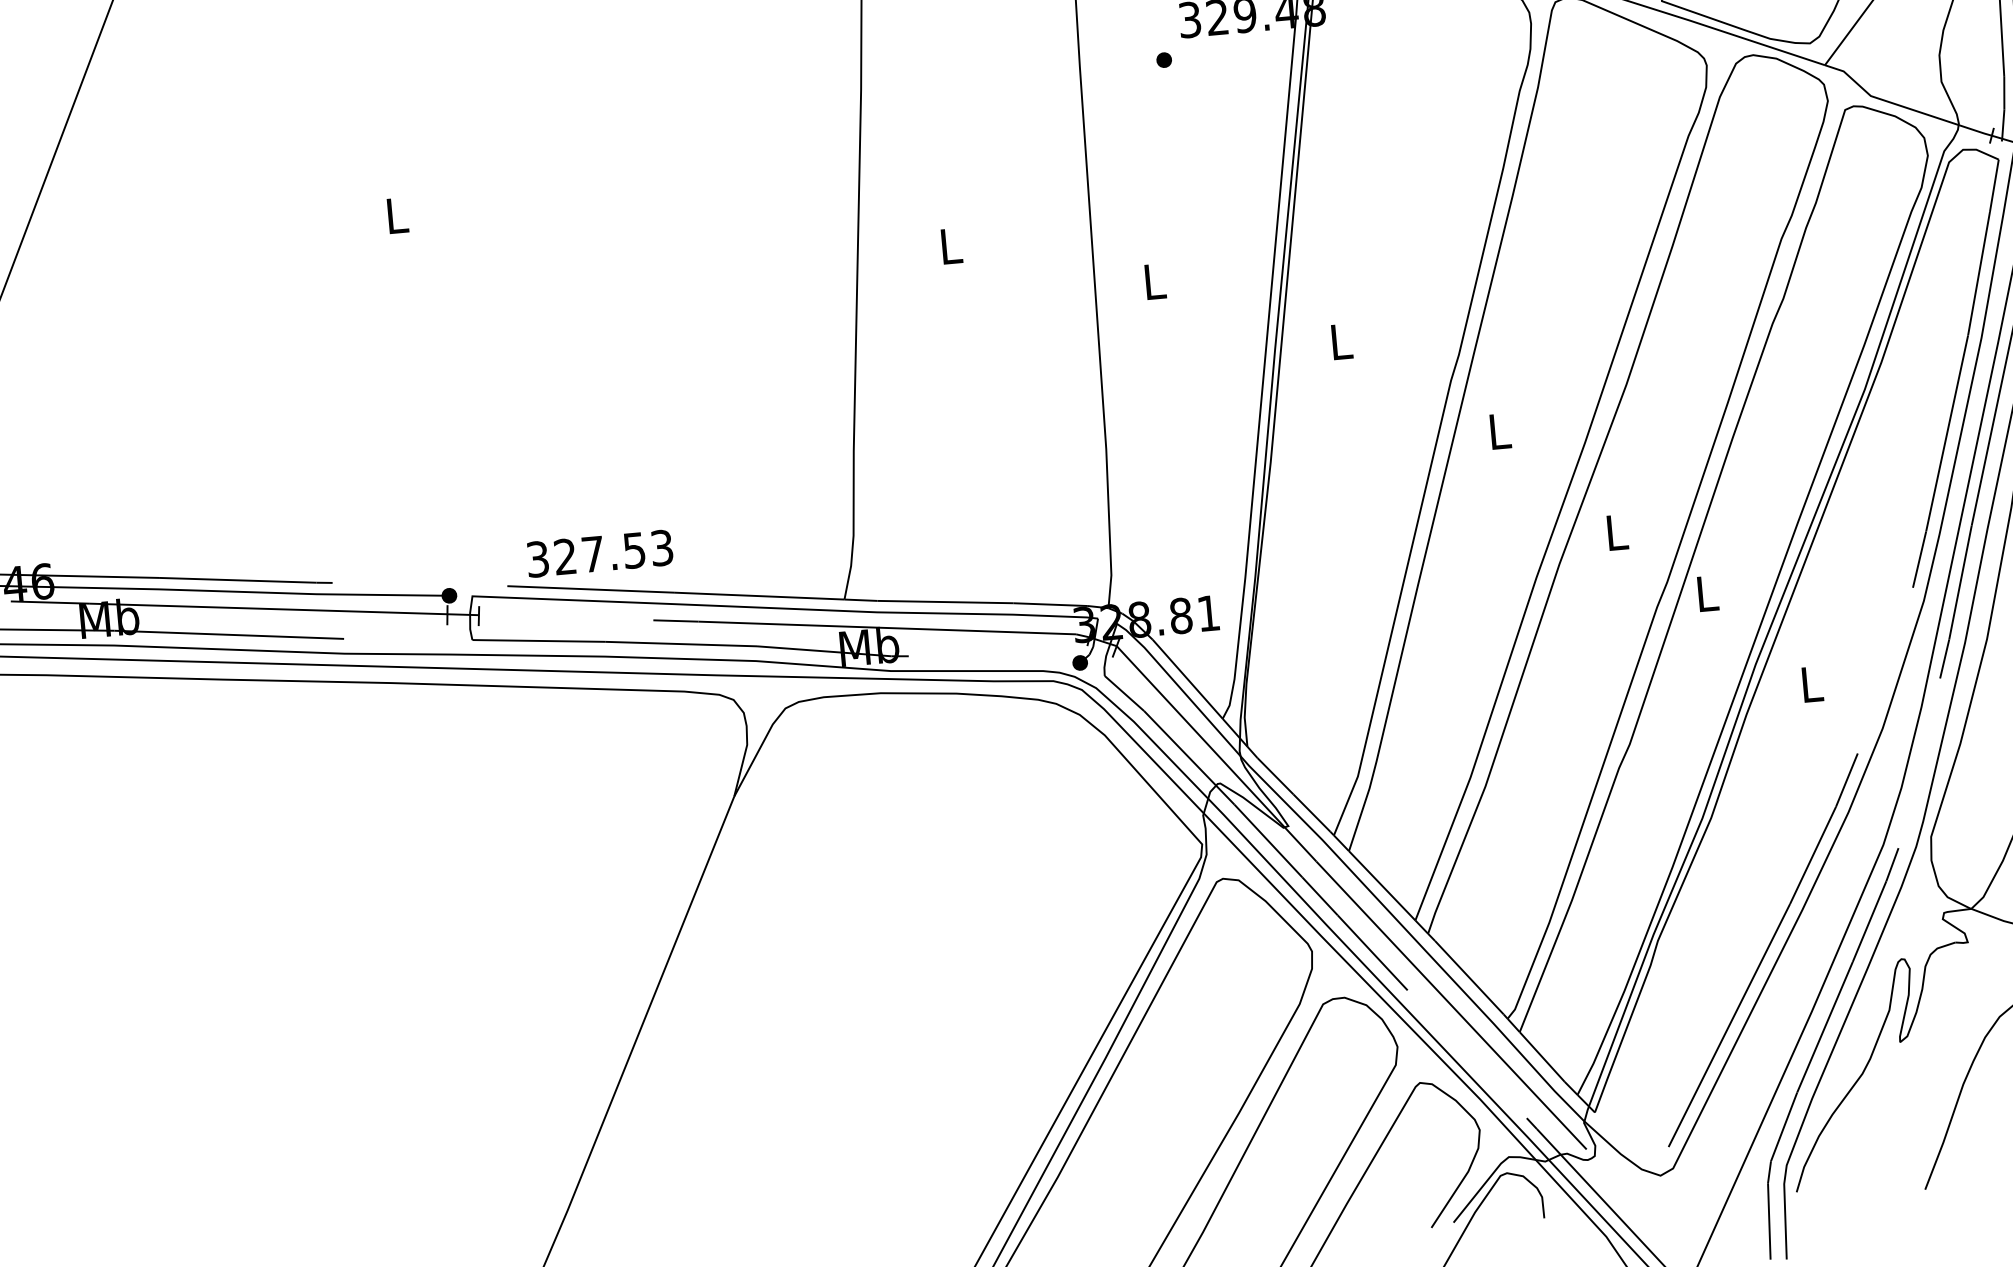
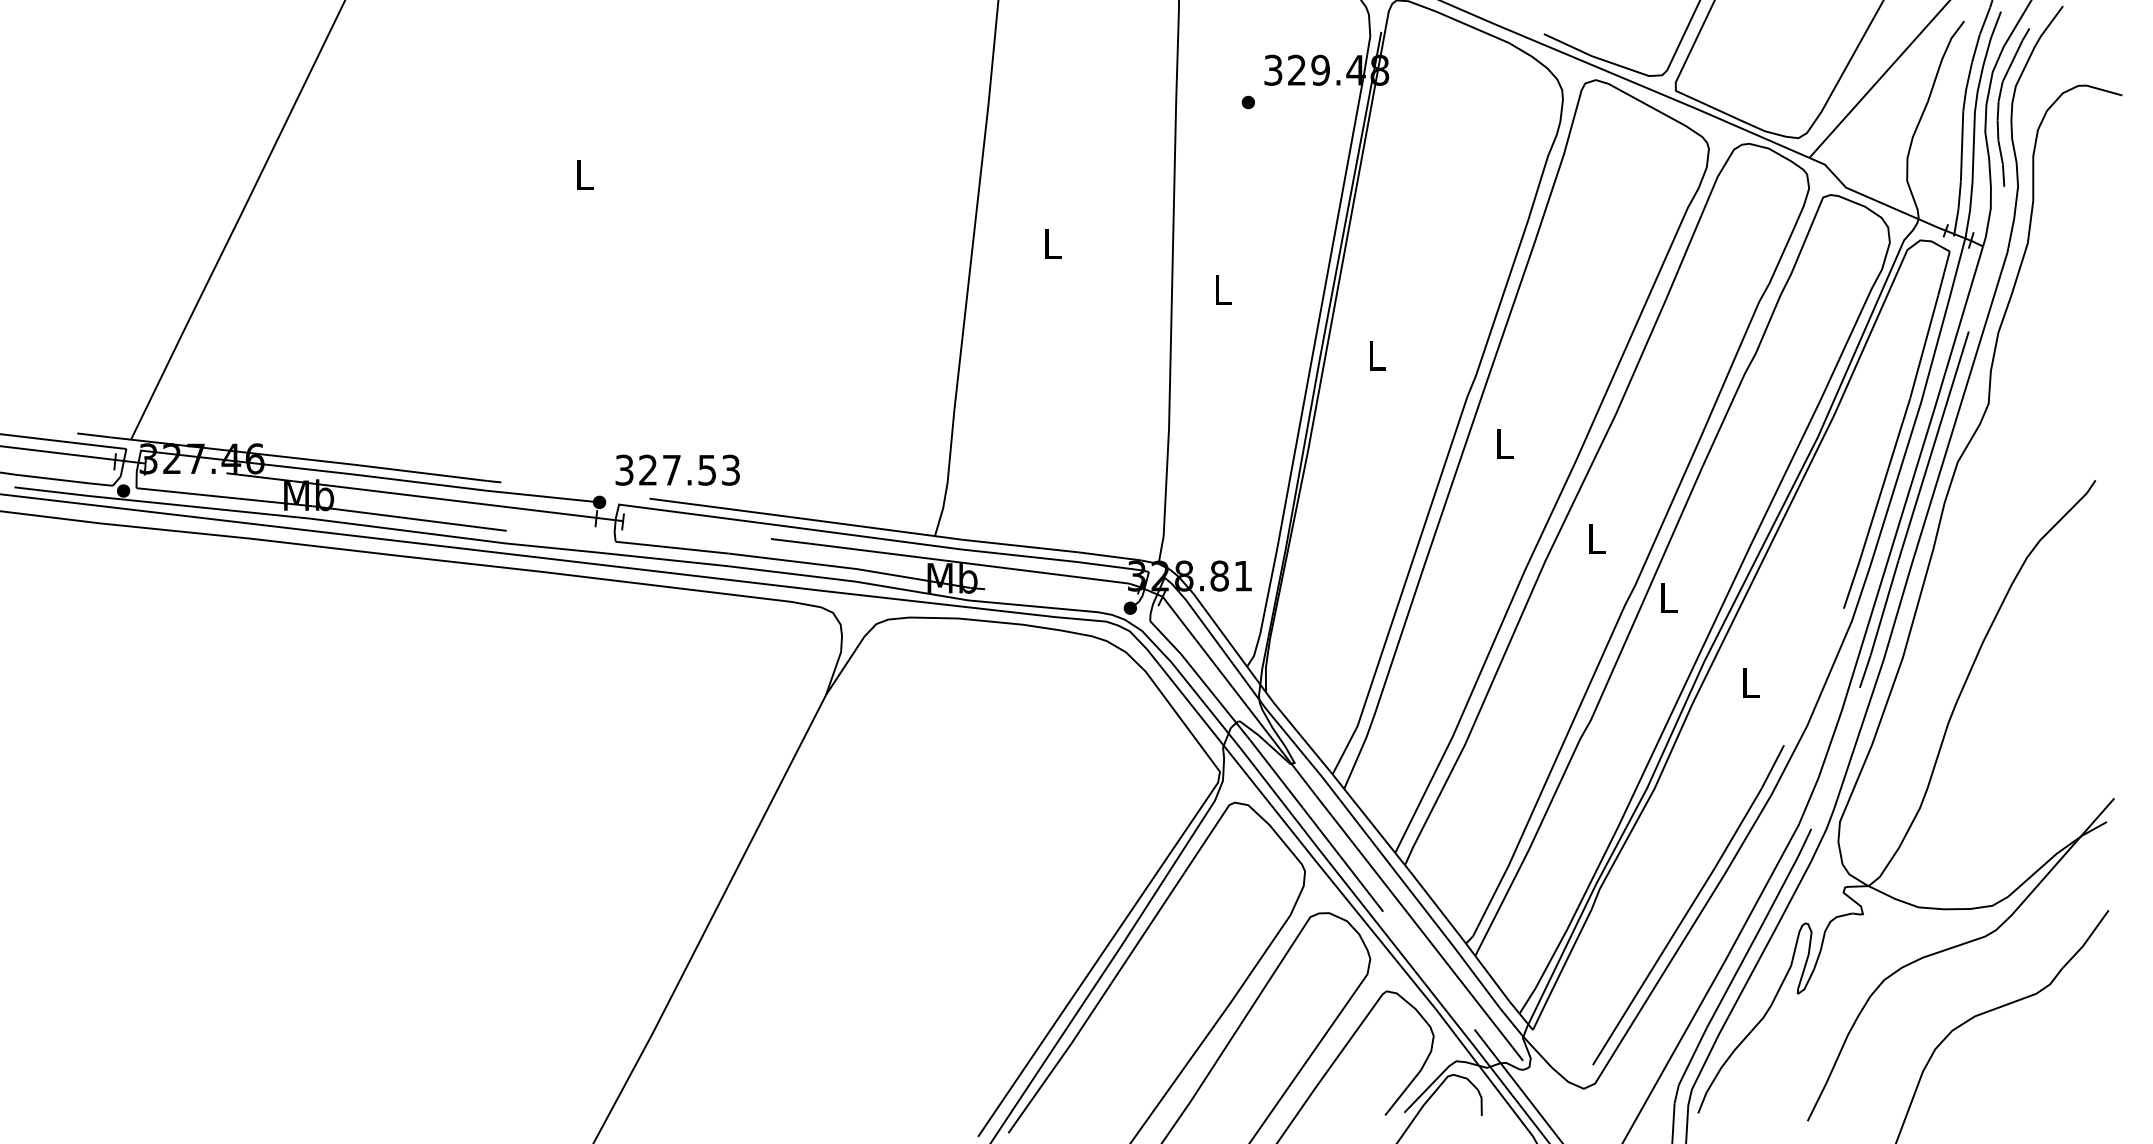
text: (599, 552) -> (677, 469), moved

